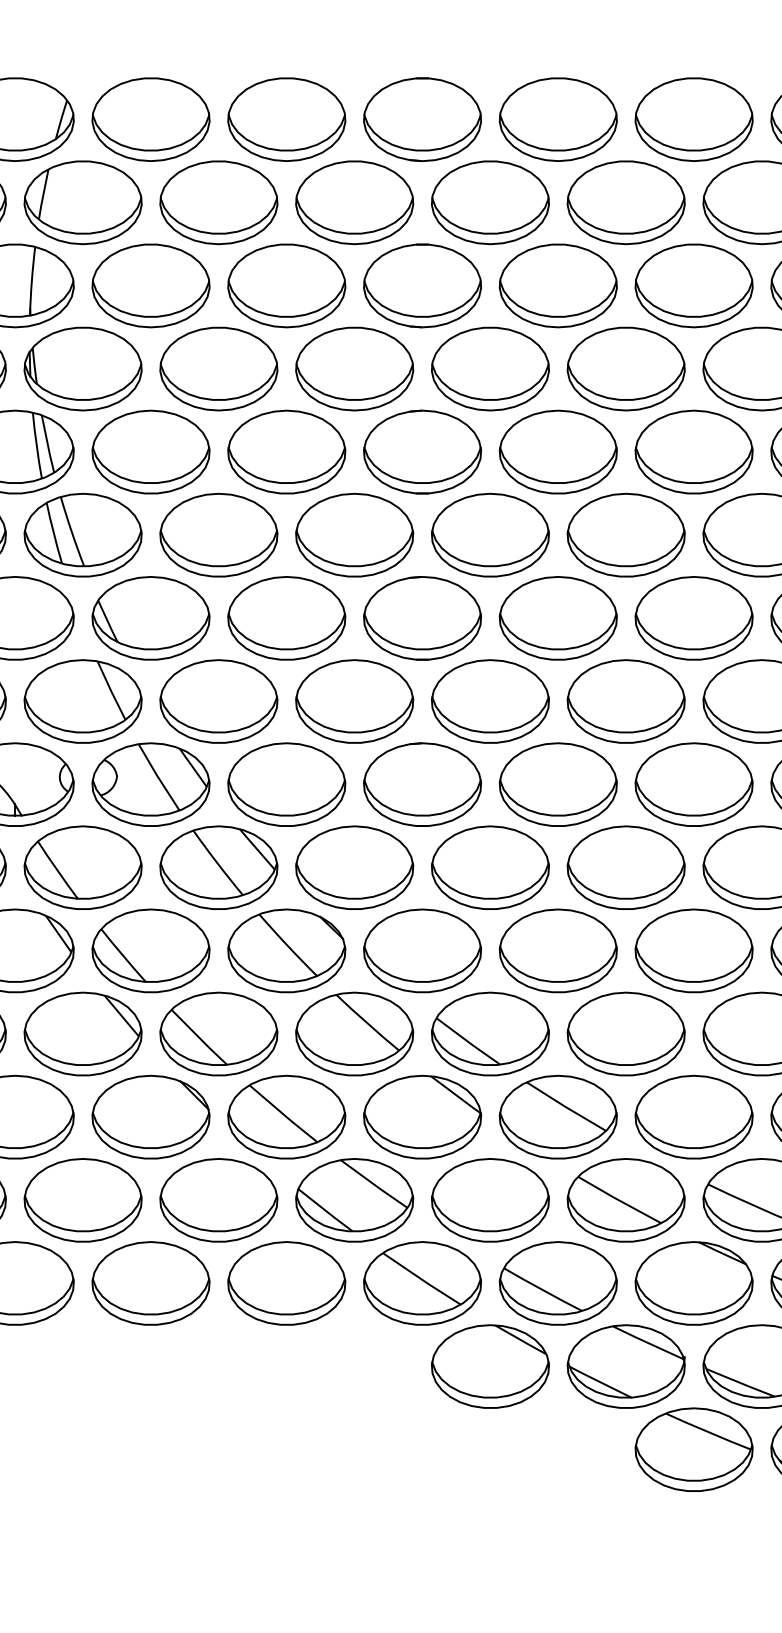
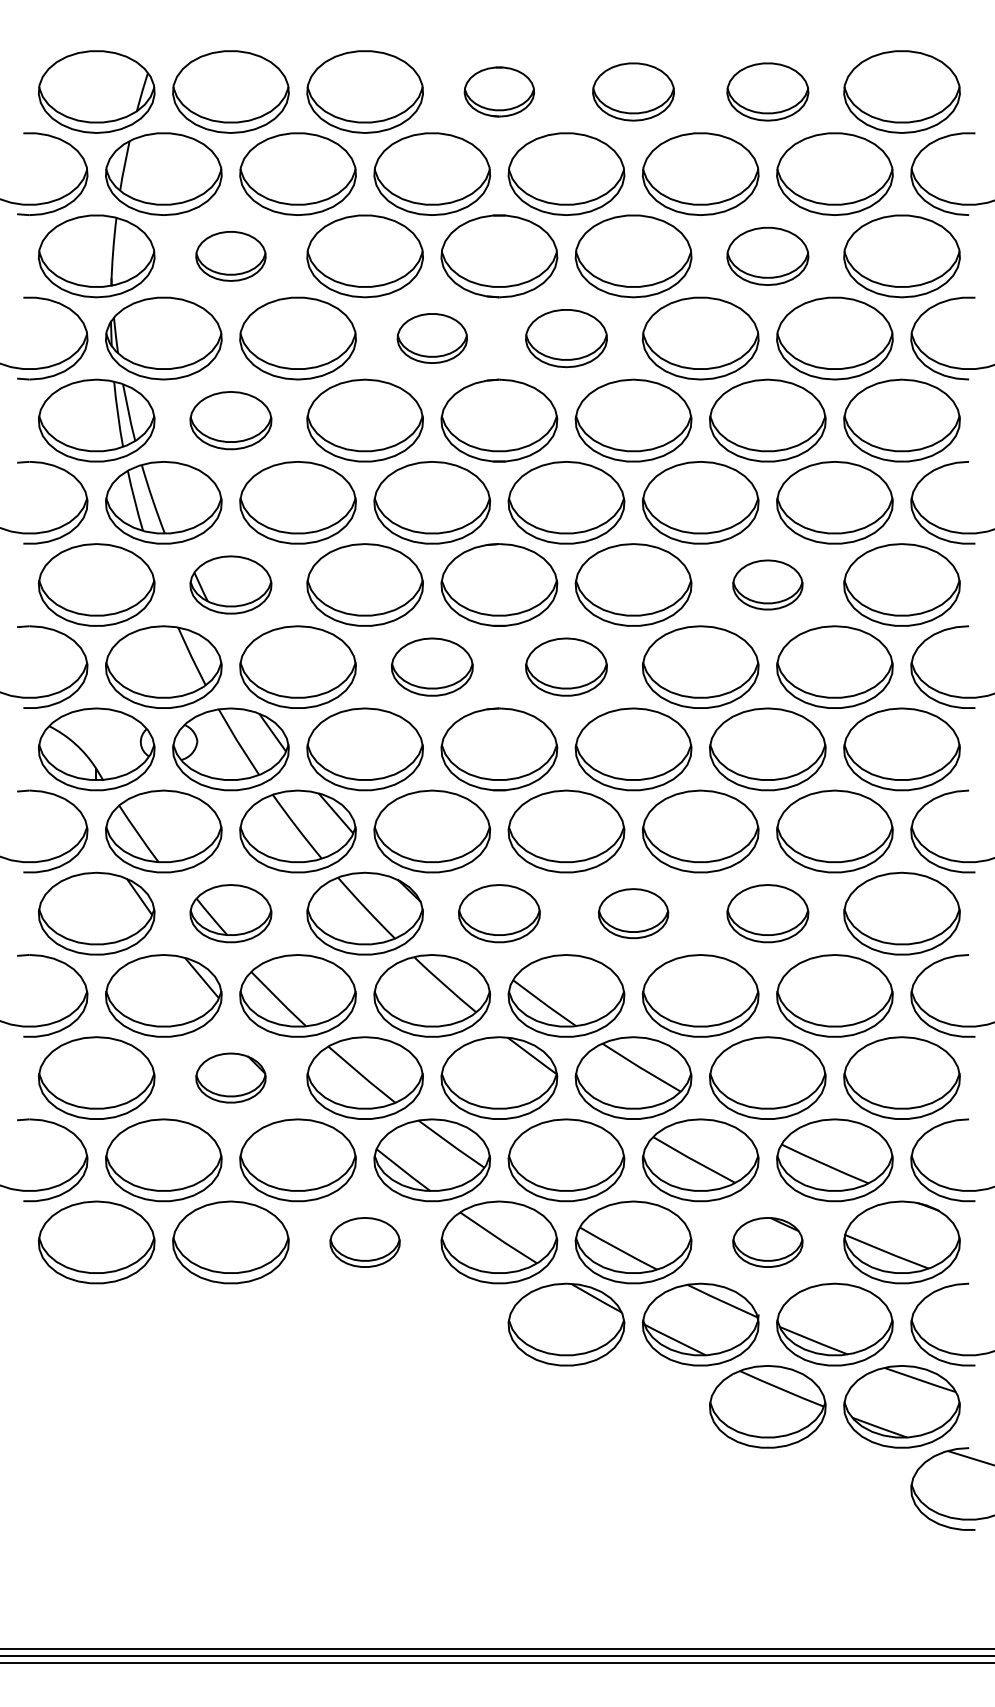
part: (422, 119) -> (499, 91), size x0.6
part: (558, 119) -> (633, 91), size x0.7
part: (693, 119) -> (767, 91), size x0.7
part: (150, 286) -> (230, 256), size x0.6
part: (693, 286) -> (767, 256), size x0.7
part: (354, 369) -> (432, 338), size x0.6
part: (490, 369) -> (566, 338), size x0.7
part: (150, 451) -> (230, 420), size x0.7
part: (150, 617) -> (230, 584), size x0.7
part: (693, 617) -> (767, 584), size x0.6
part: (354, 700) -> (432, 666), size x0.7
part: (490, 700) -> (566, 666), size x0.7
part: (150, 950) -> (230, 913), size x0.7
part: (422, 950) -> (499, 913), size x0.7
part: (558, 950) -> (633, 913), size x0.6
part: (693, 950) -> (767, 913), size x0.7
part: (150, 1116) -> (230, 1077), size x0.6
part: (286, 1283) -> (364, 1242), size x0.6
part: (693, 1283) -> (767, 1242), size x0.6

